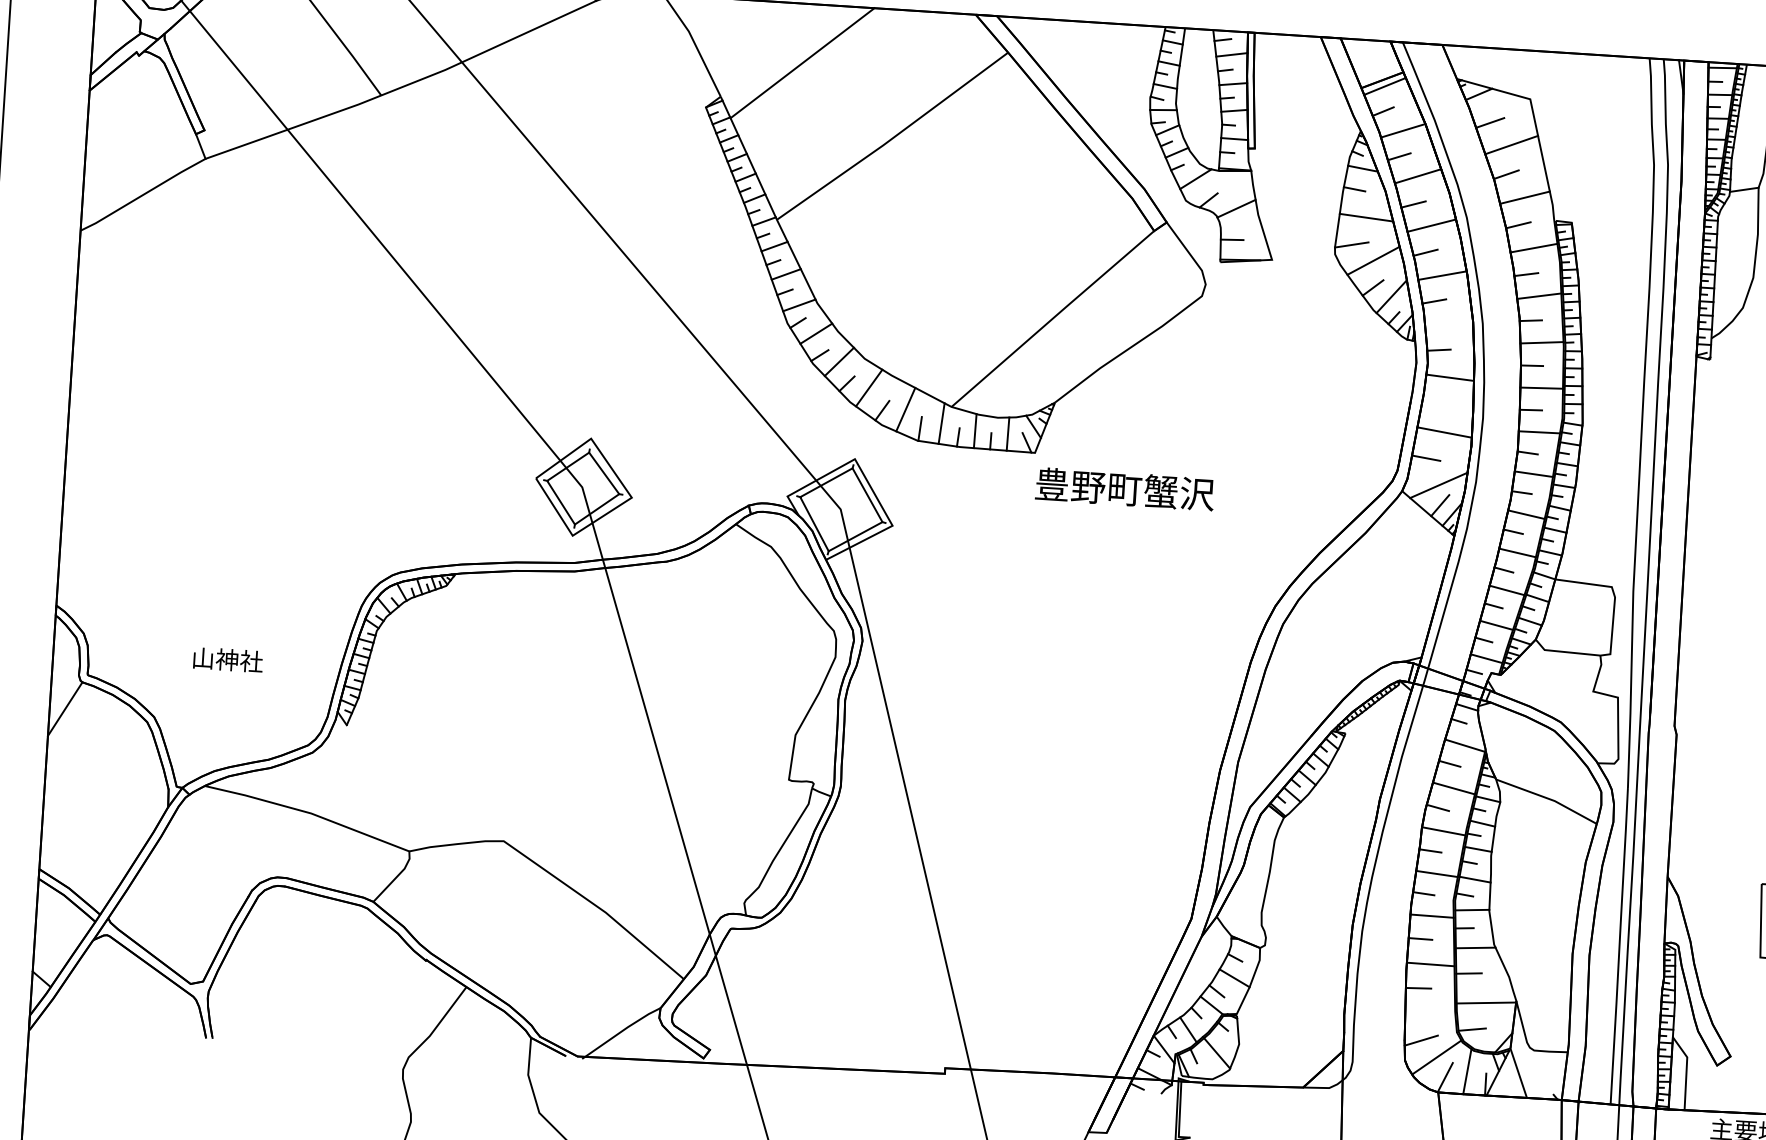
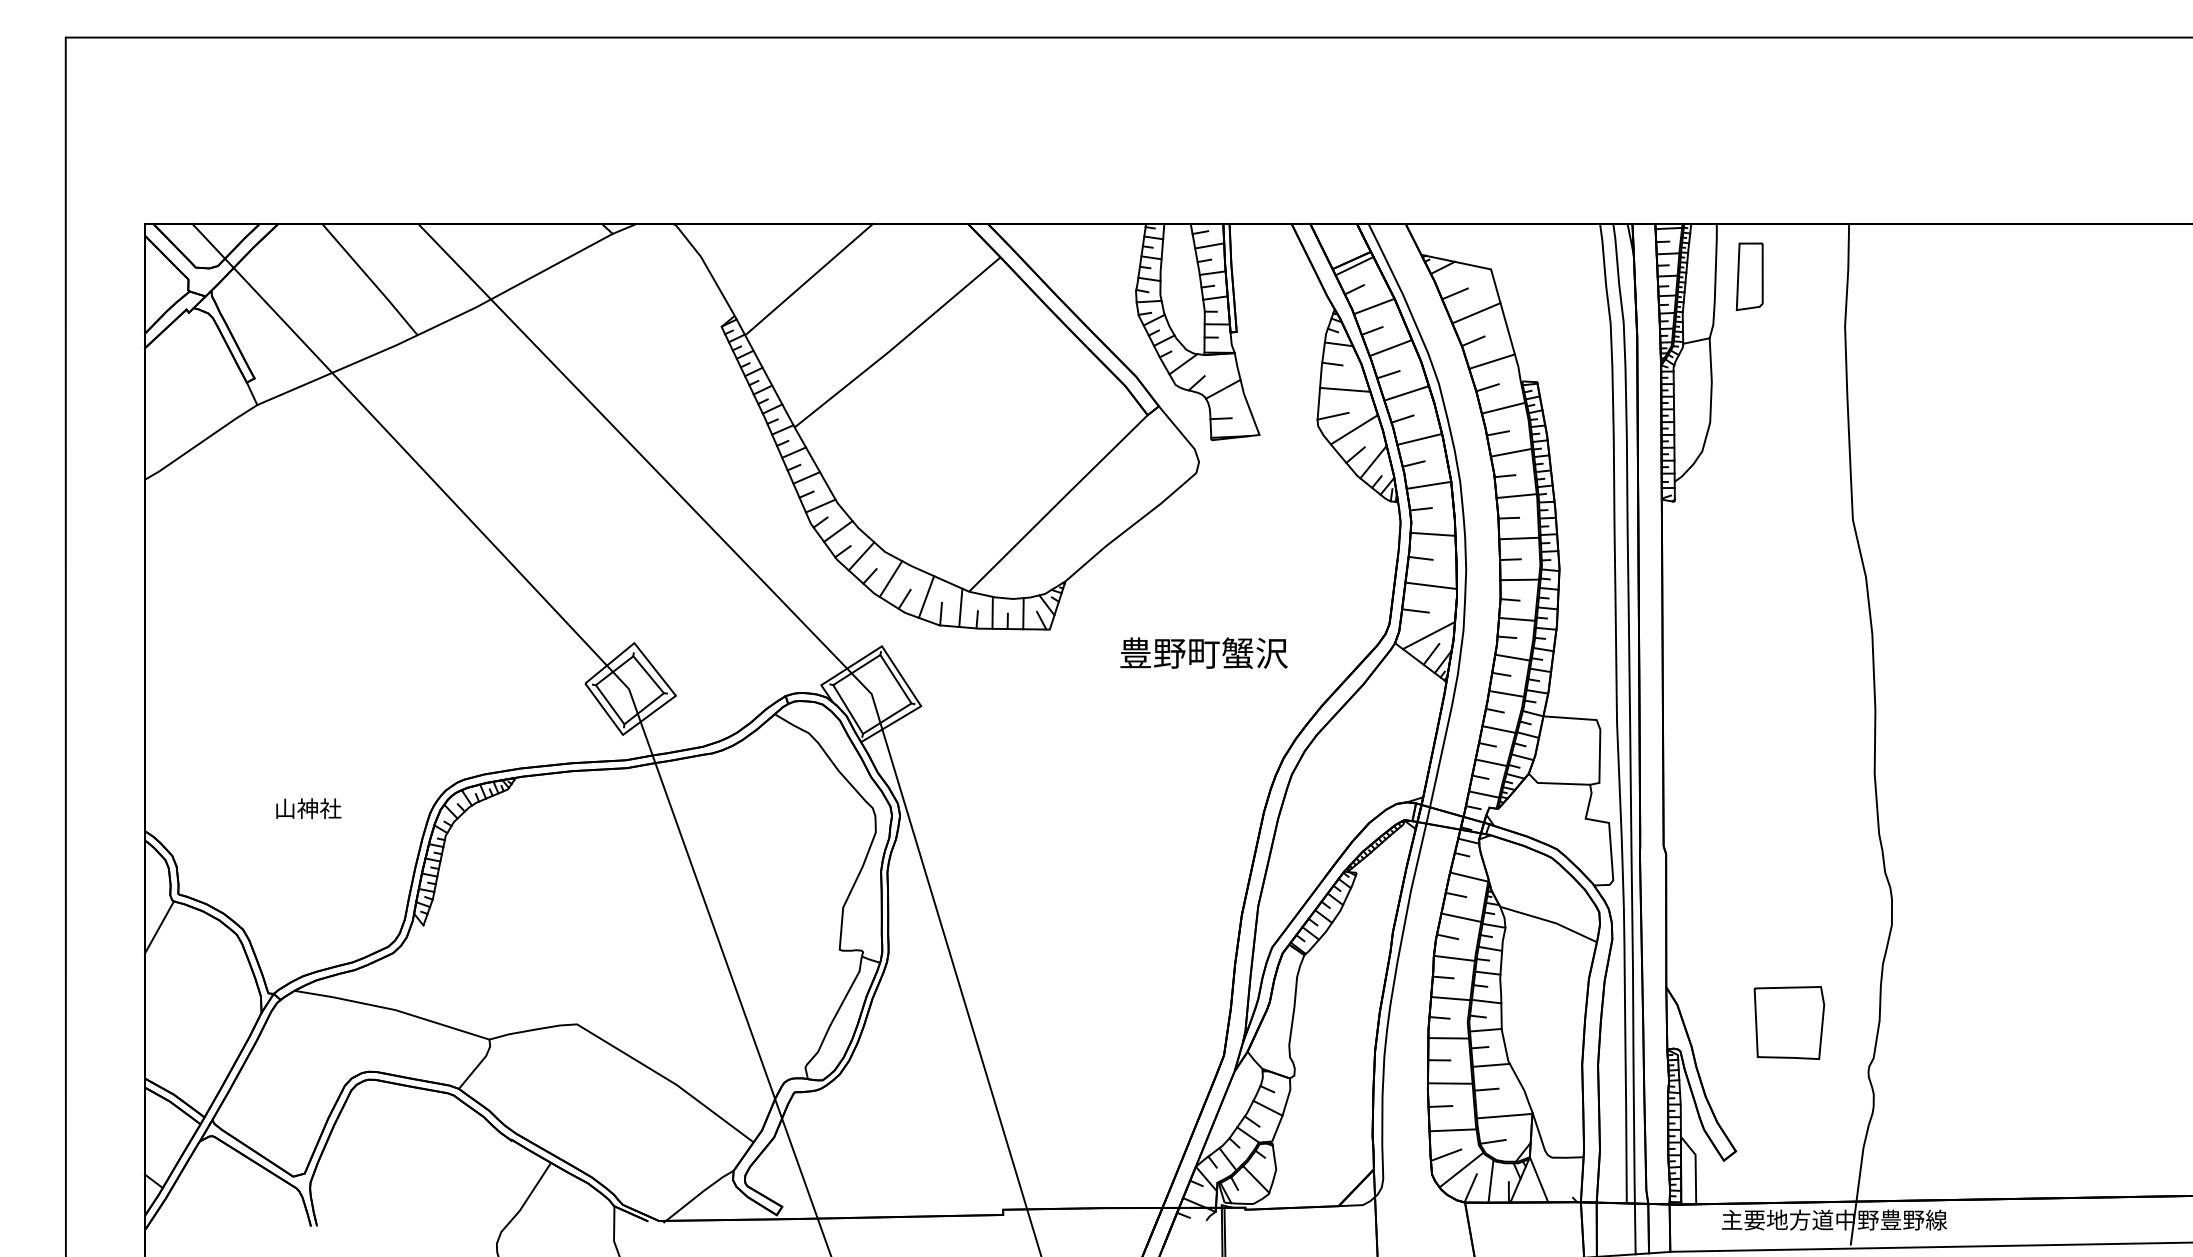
line: (1448, 324) -> (1428, 484), added
line: (1435, 401) -> (1420, 557), added
text: (1124, 488) -> (1203, 652), moved
text: (227, 659) -> (308, 808), moved
line: (1429, 1014) -> (1452, 1130), added

